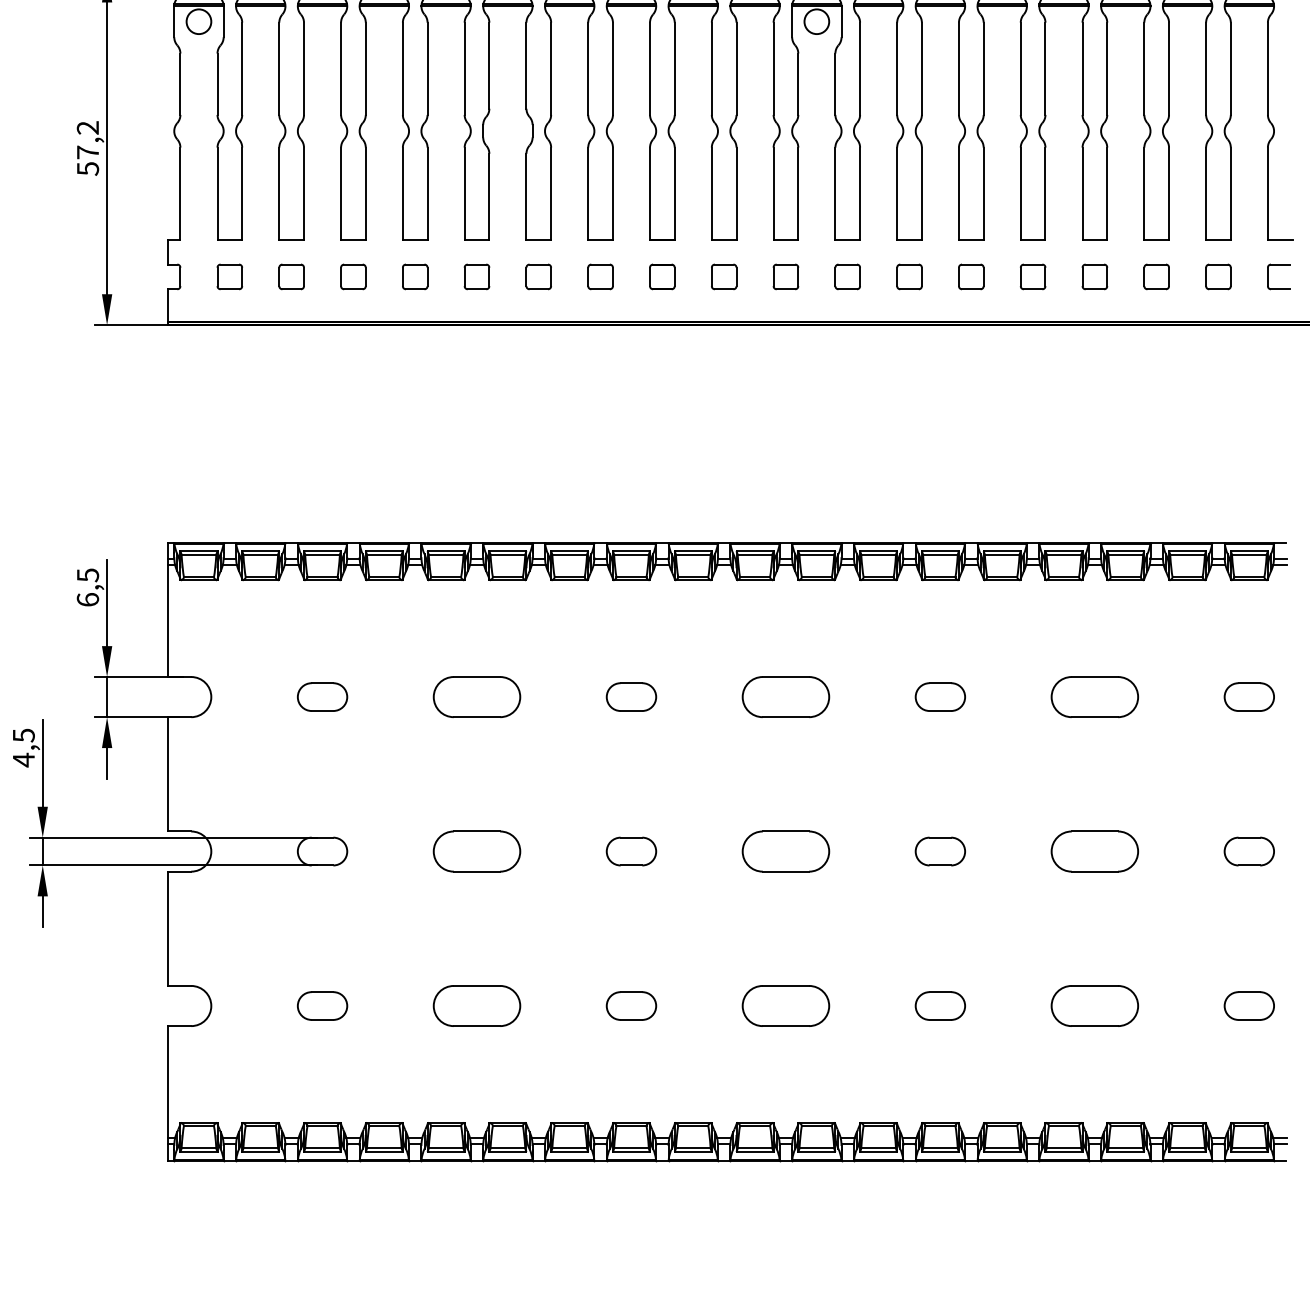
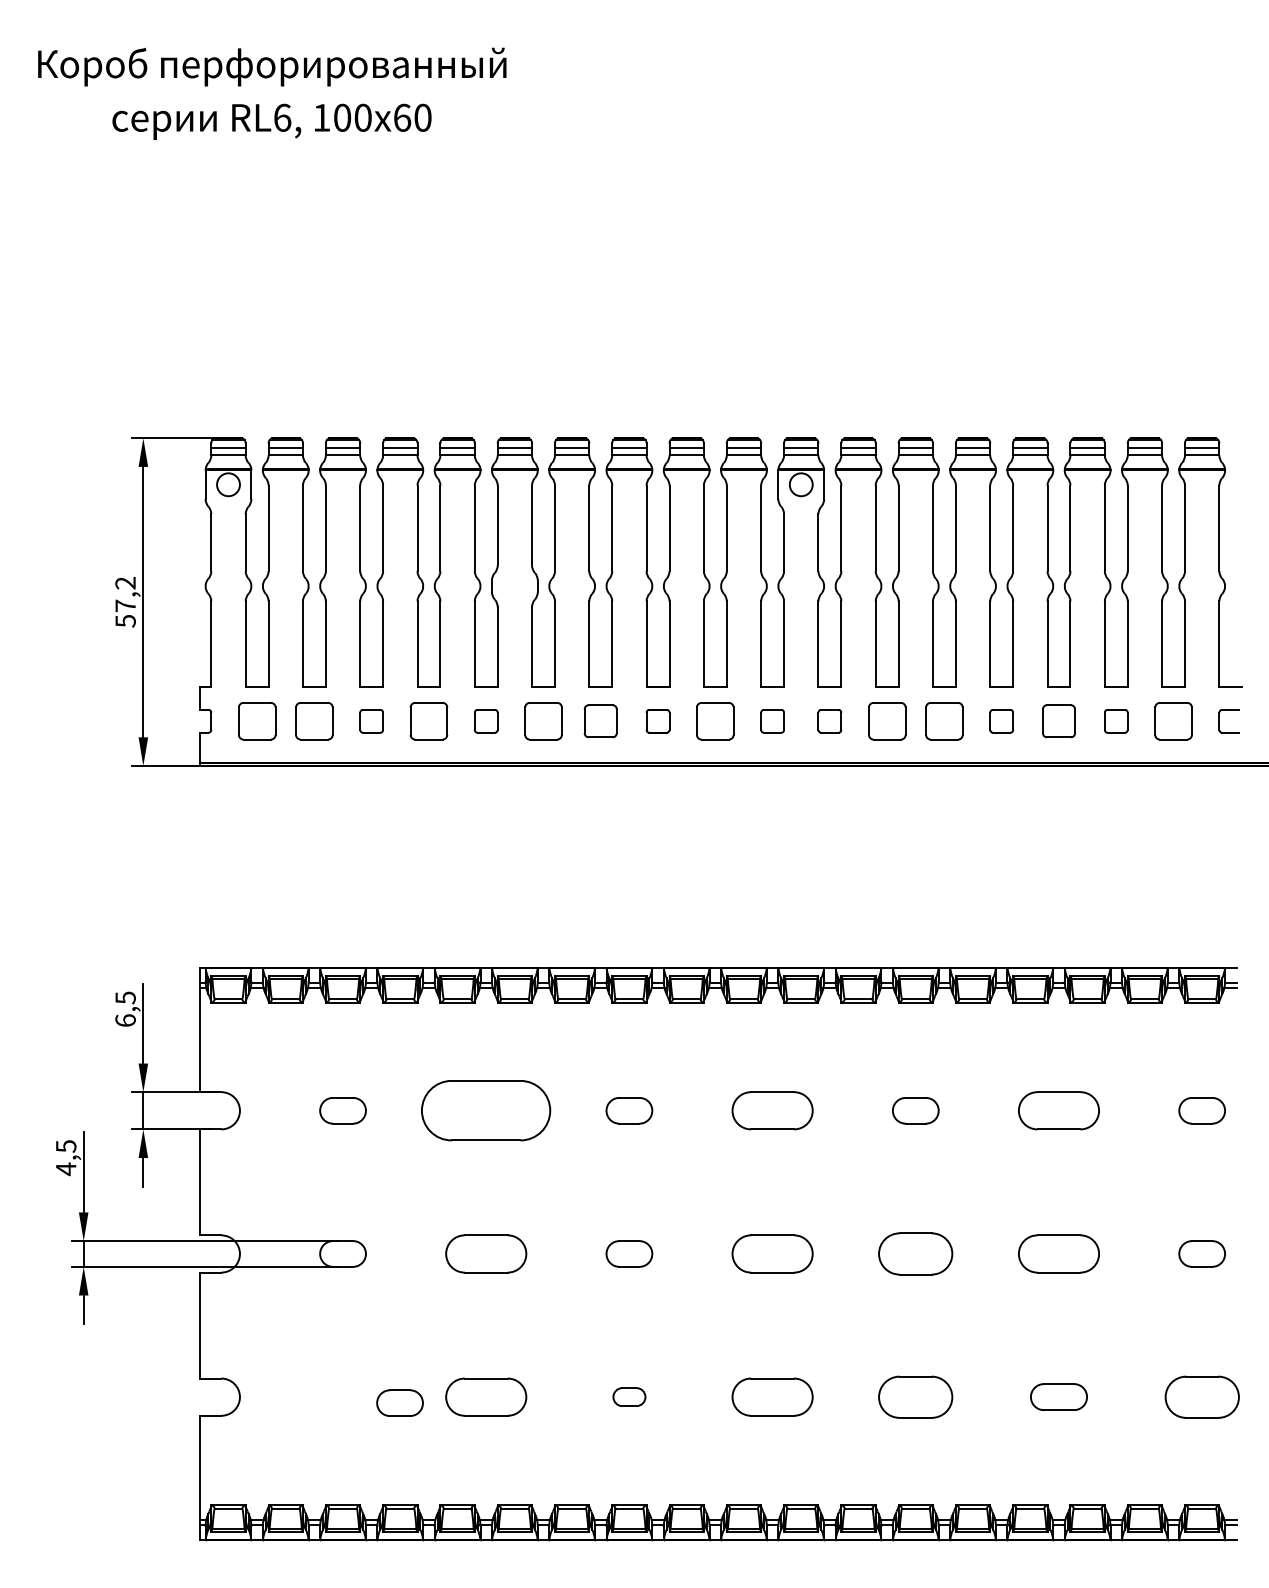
part: (229, 277) -> (256, 721), size x1.6
part: (291, 277) -> (314, 721), size x1.6
part: (414, 277) -> (428, 721), size x1.6
part: (538, 277) -> (543, 721), size x1.6
part: (600, 277) -> (600, 721), size x1.4
part: (724, 277) -> (715, 721), size x1.6
part: (908, 277) -> (886, 721), size x1.6
part: (971, 277) -> (944, 721), size x1.6
part: (1094, 277) -> (1058, 721), size x1.4
part: (1218, 277) -> (1173, 721), size x1.6
part: (477, 696) -> (486, 1110), size x1.6
part: (940, 851) -> (915, 1253), size x1.6
part: (321, 1005) -> (399, 1402), moved
part: (631, 1005) -> (629, 1396), size x0.7
part: (940, 1005) -> (915, 1396), size x1.6
part: (1094, 1005) -> (1058, 1396), size x0.7
part: (1248, 1005) -> (1201, 1396), size x1.6

